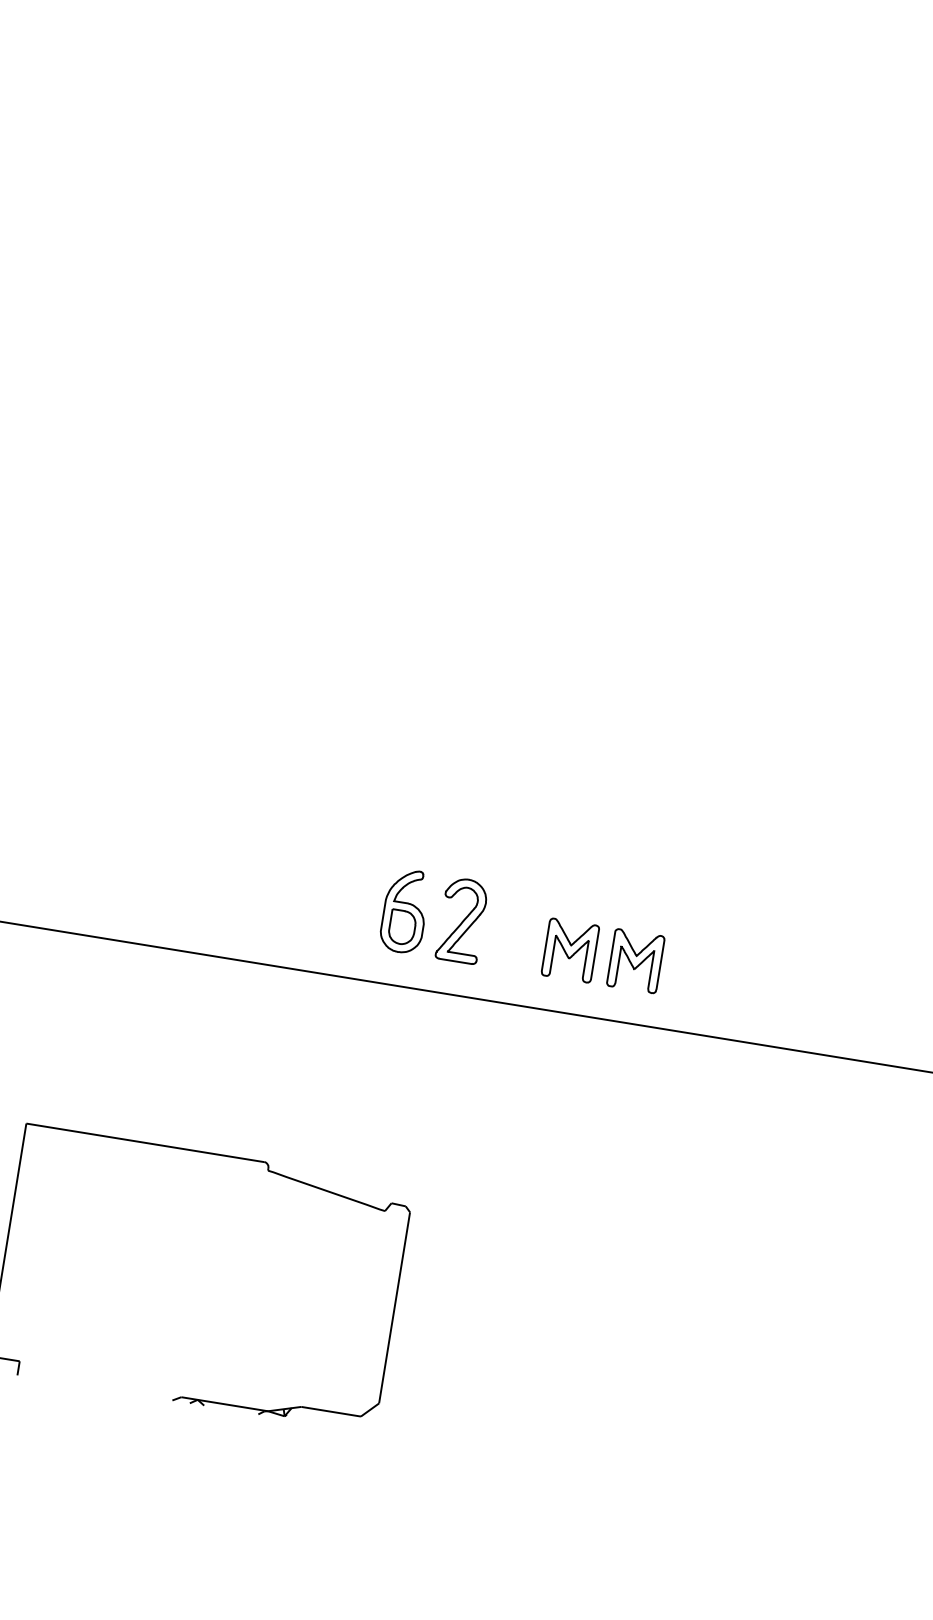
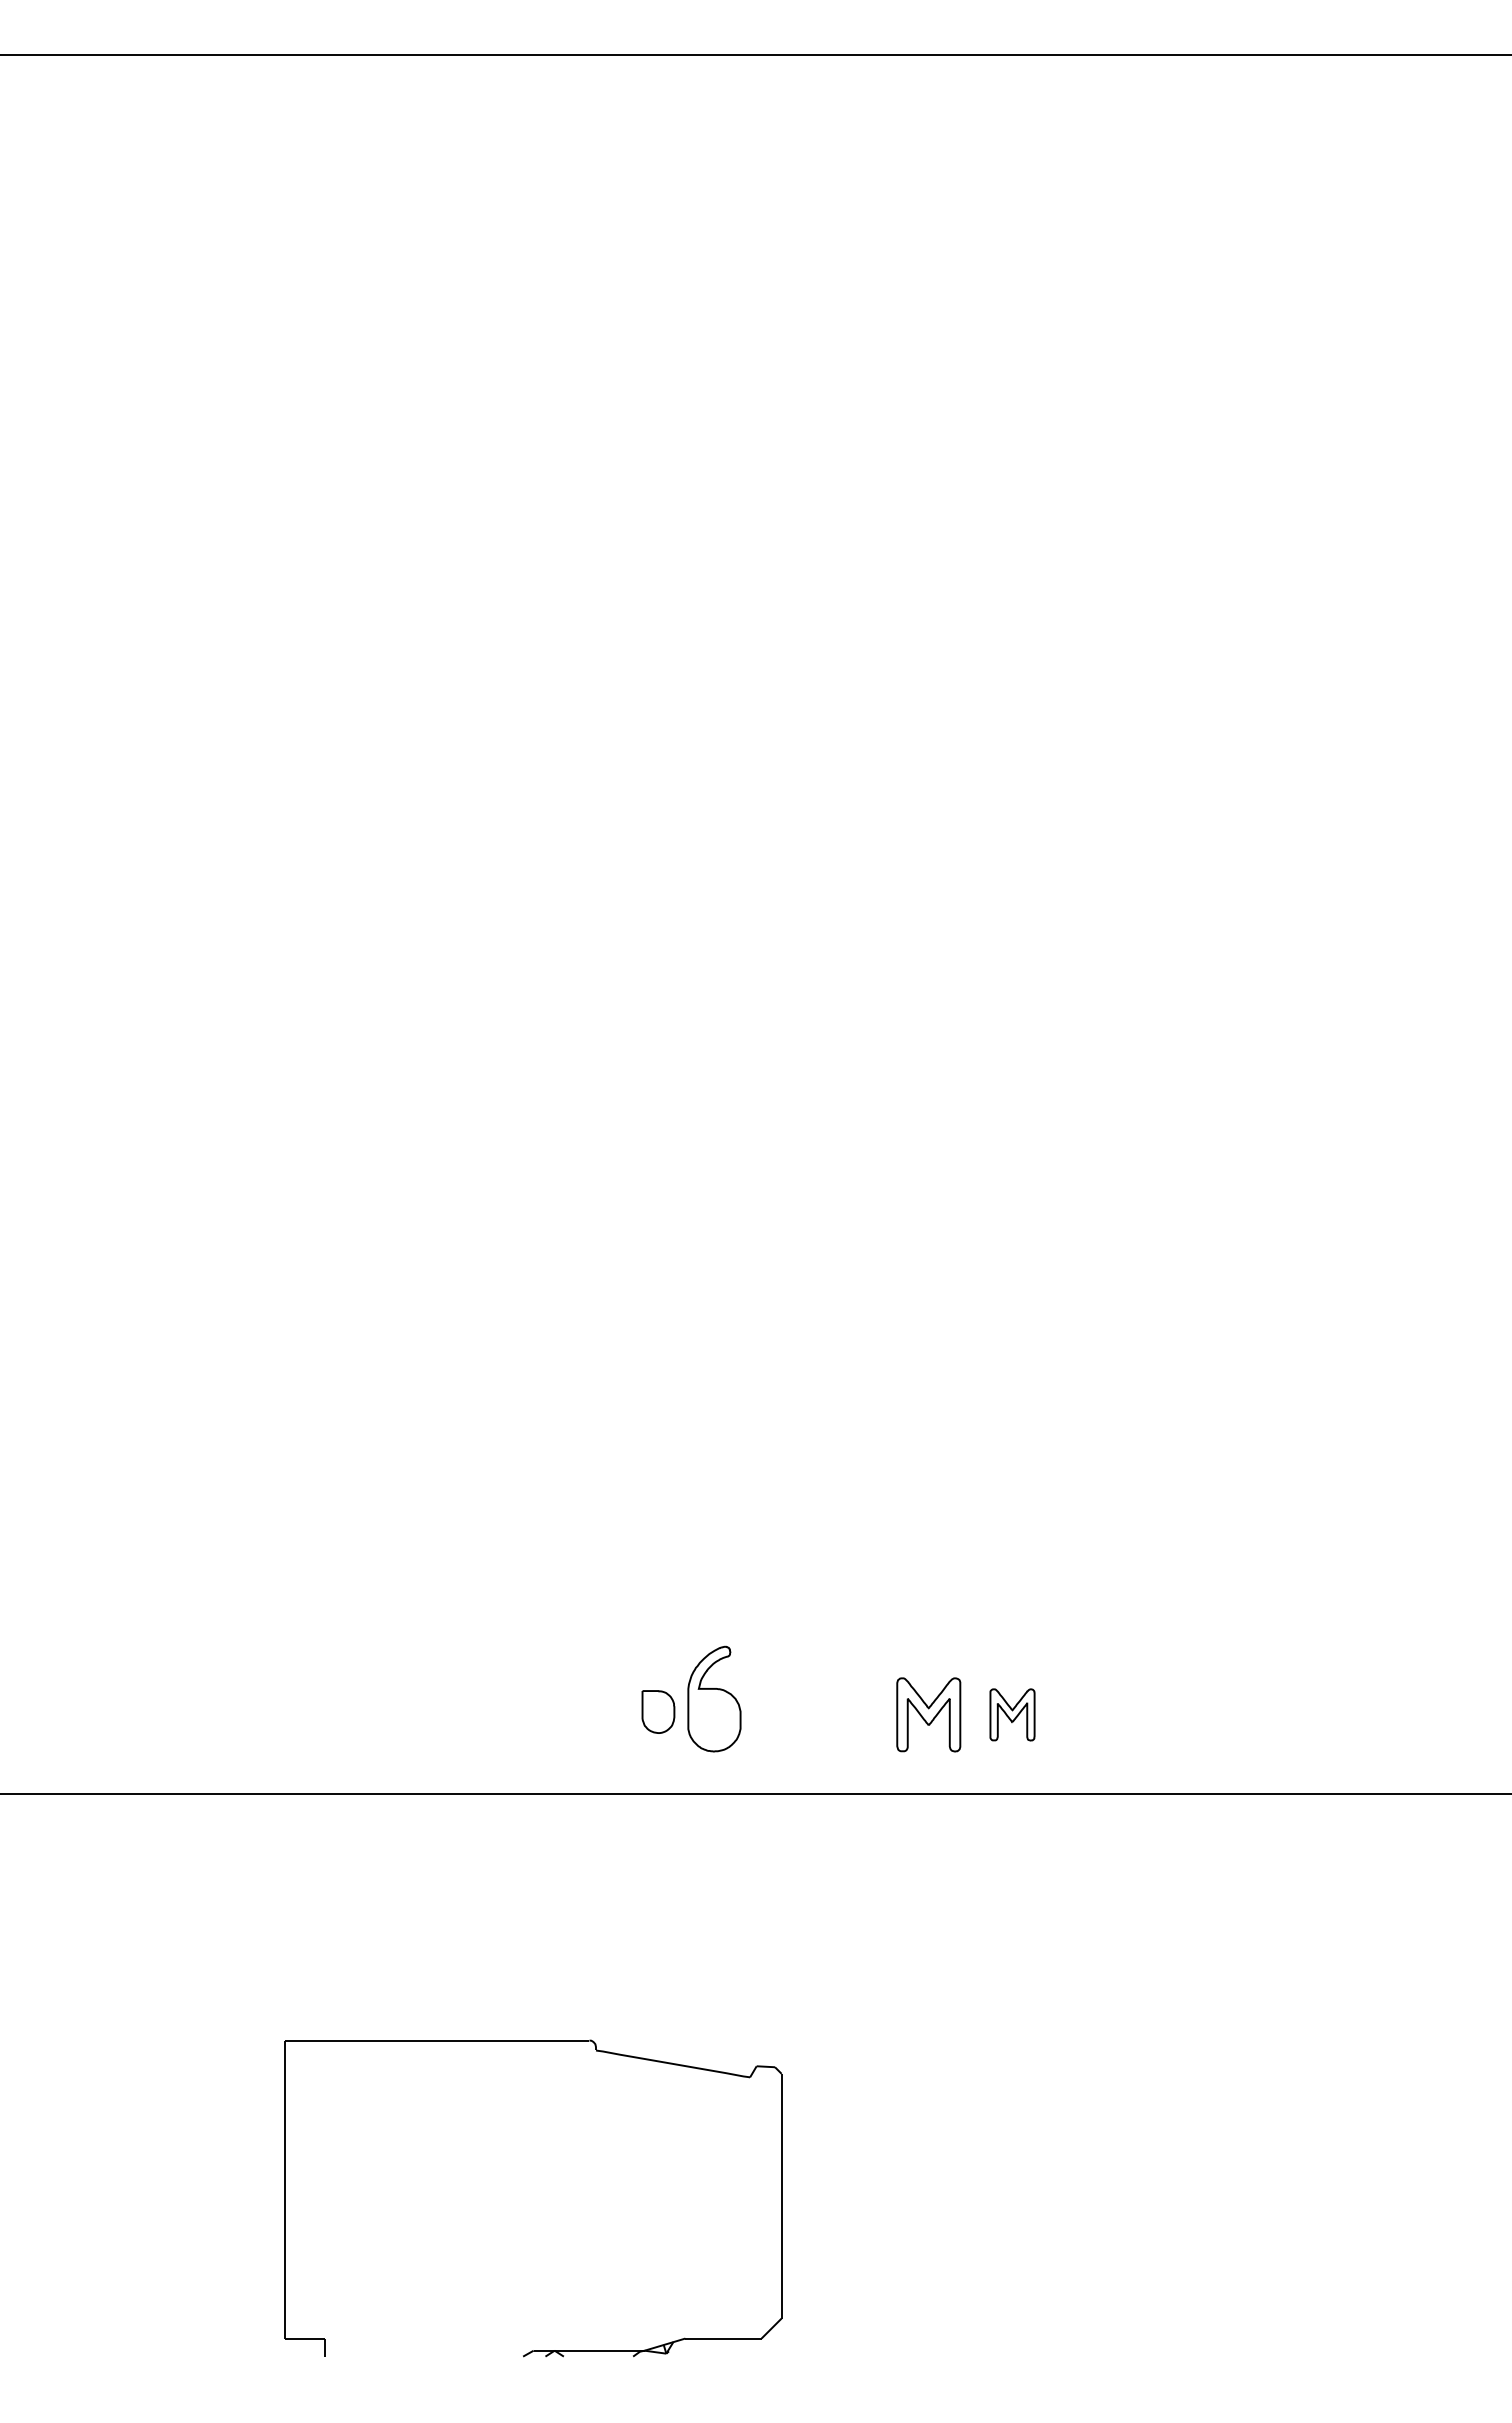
part: (462, 920) -> (787, 1699), removed
part: (402, 927) -> (658, 1711), moved
part: (635, 960) -> (1012, 1714), size x0.7

